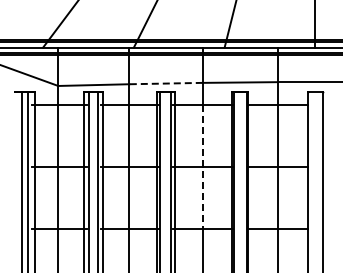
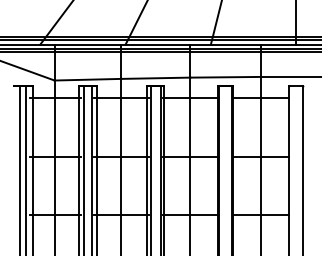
line: (166, 83) -> (156, 78), dashed -> solid
line: (202, 167) -> (190, 157), dashed -> solid

